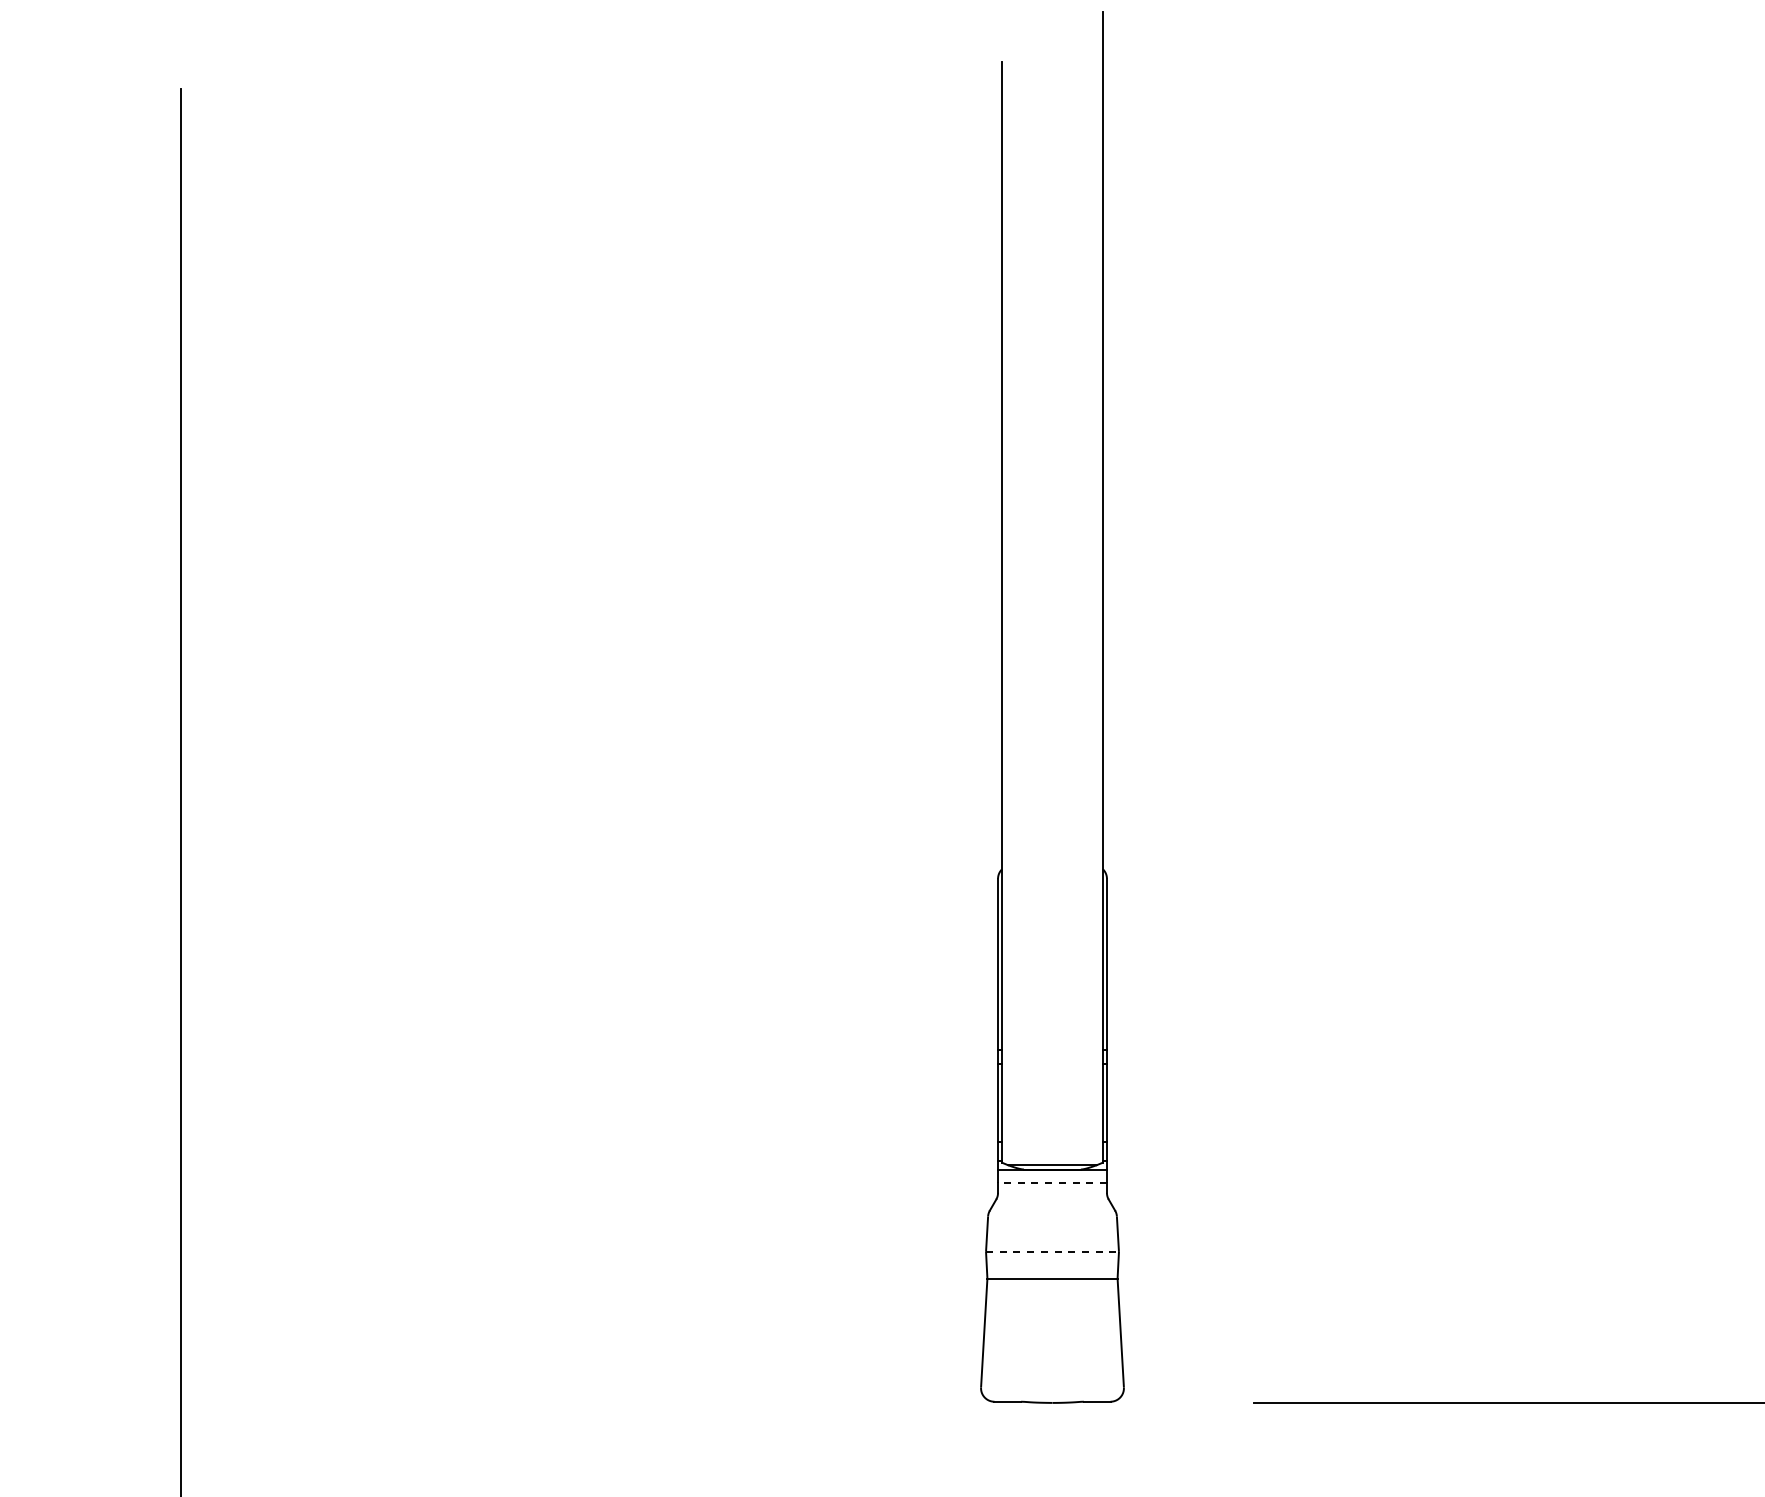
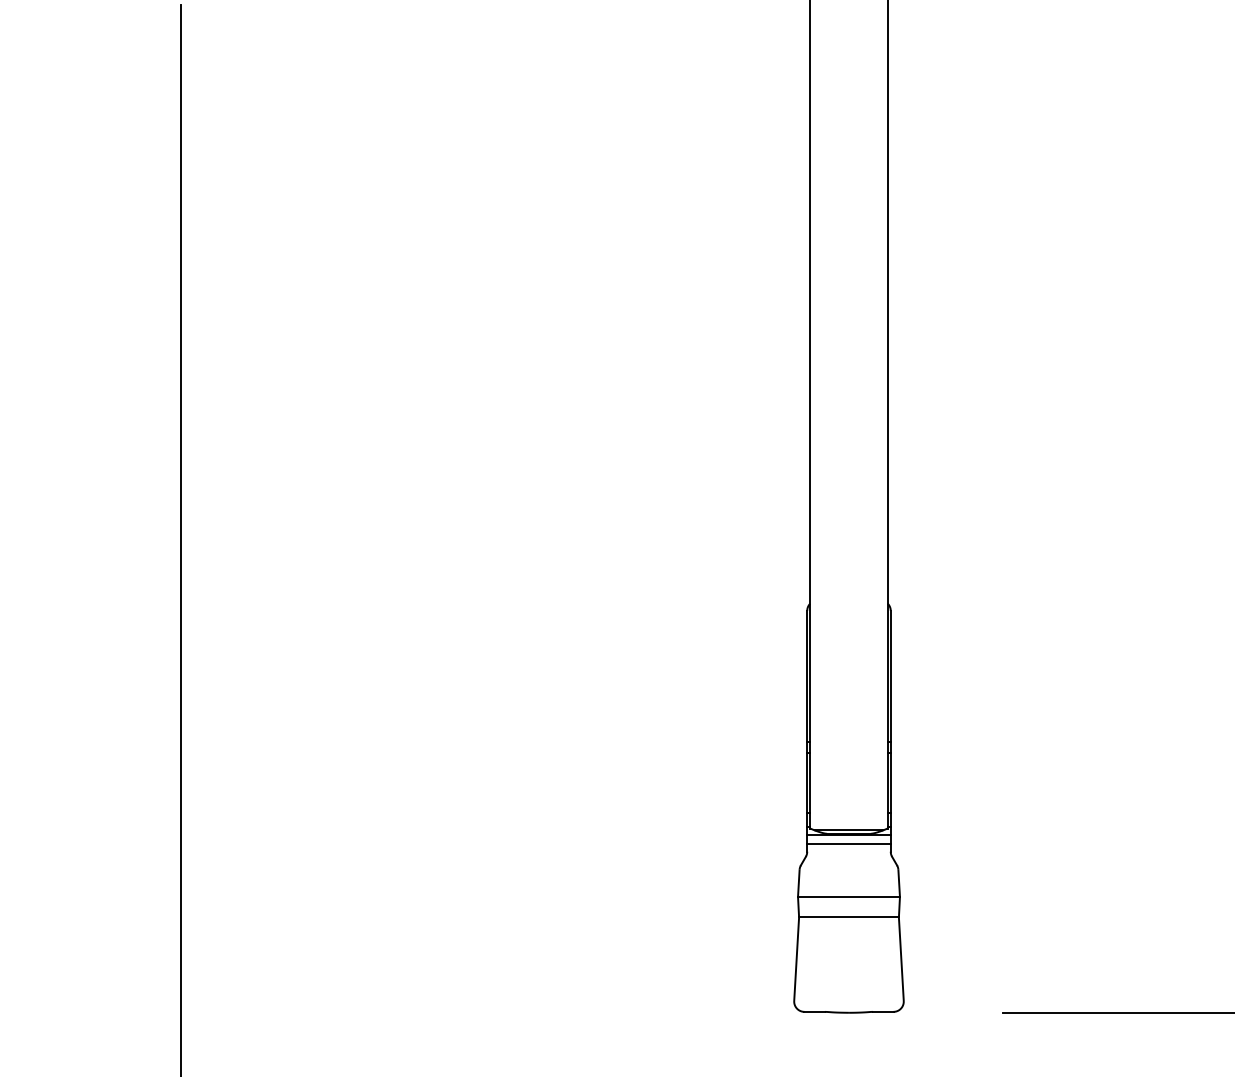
line: (1052, 1183) -> (848, 844), dashed -> solid
line: (1053, 1251) -> (849, 896), dashed -> solid

